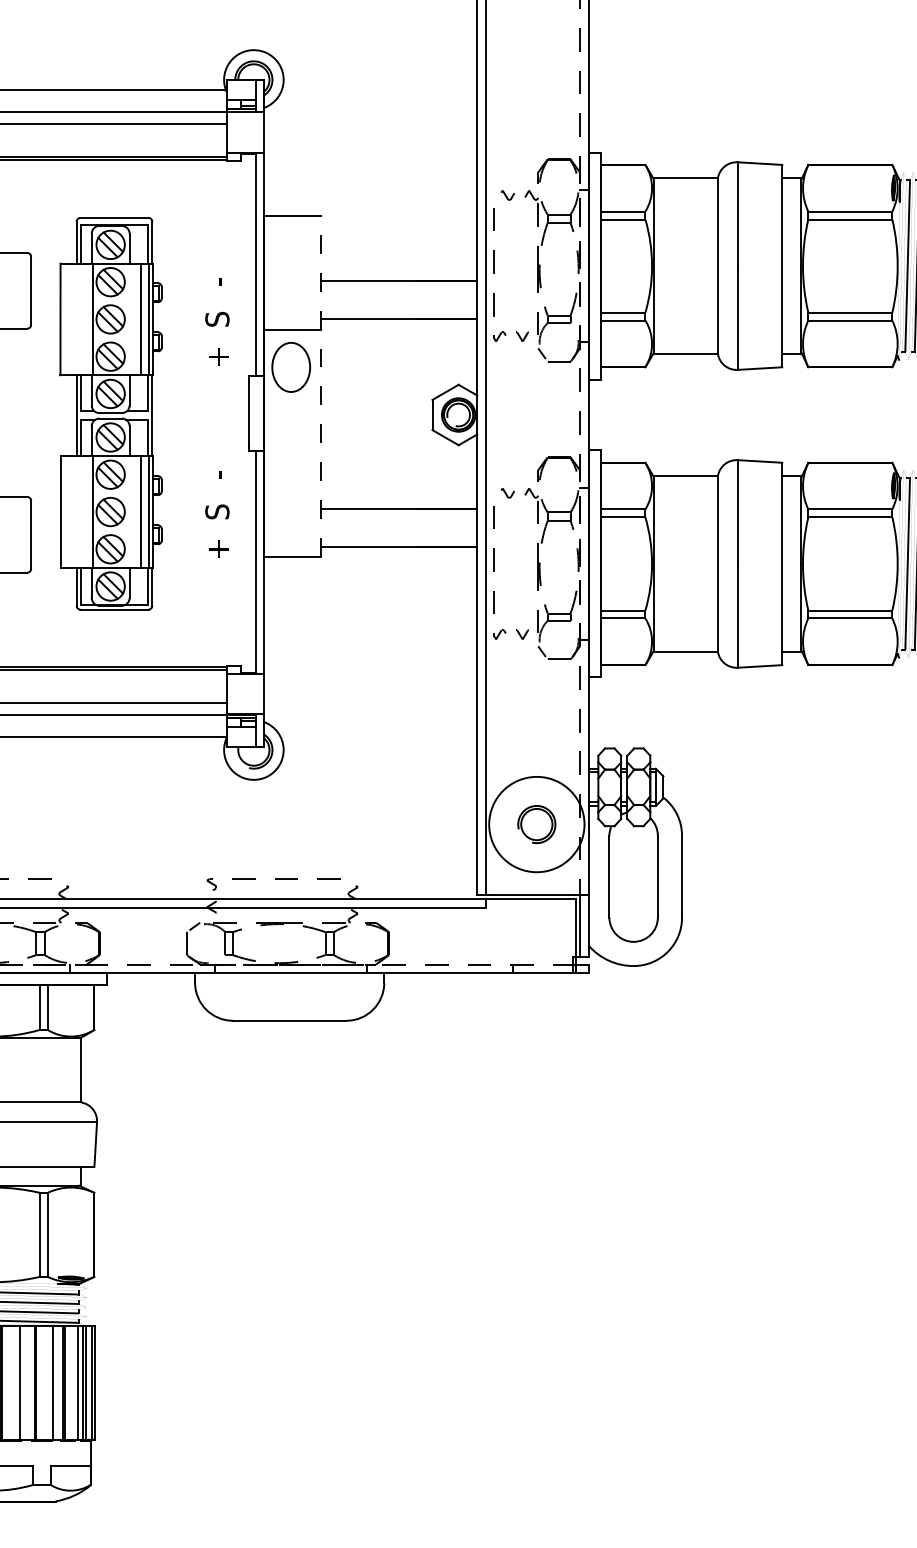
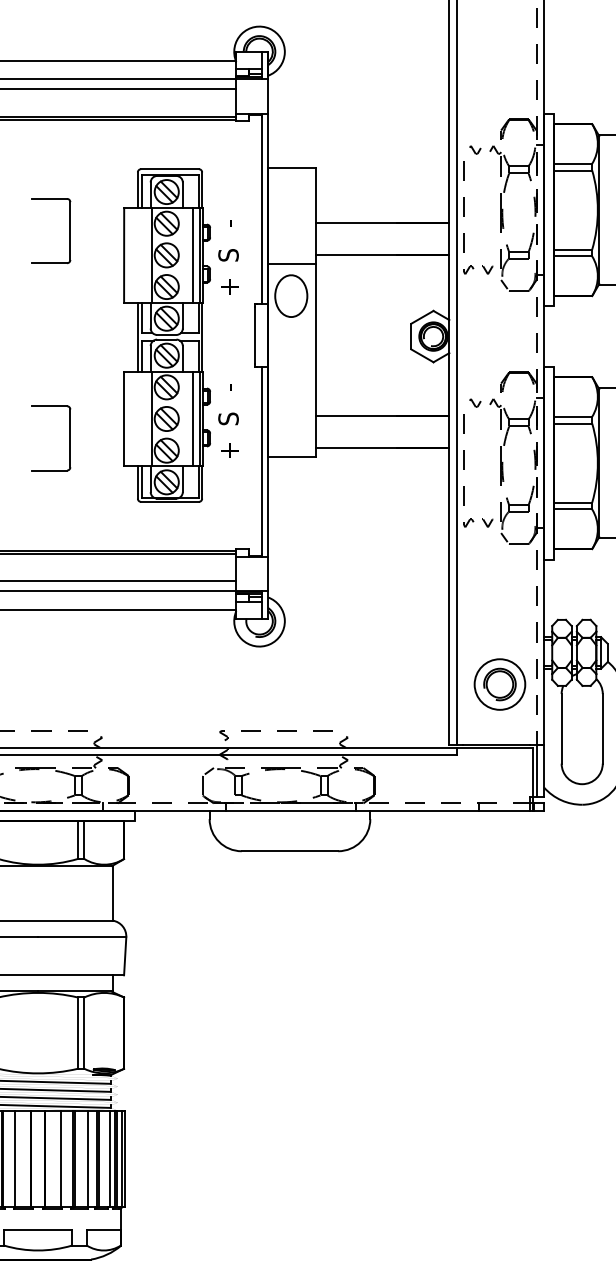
line: (320, 385) -> (316, 311), dashed -> solid
part: (110, 413) -> (166, 335), moved
circle: (536, 824) -> (499, 684), size x0.62

